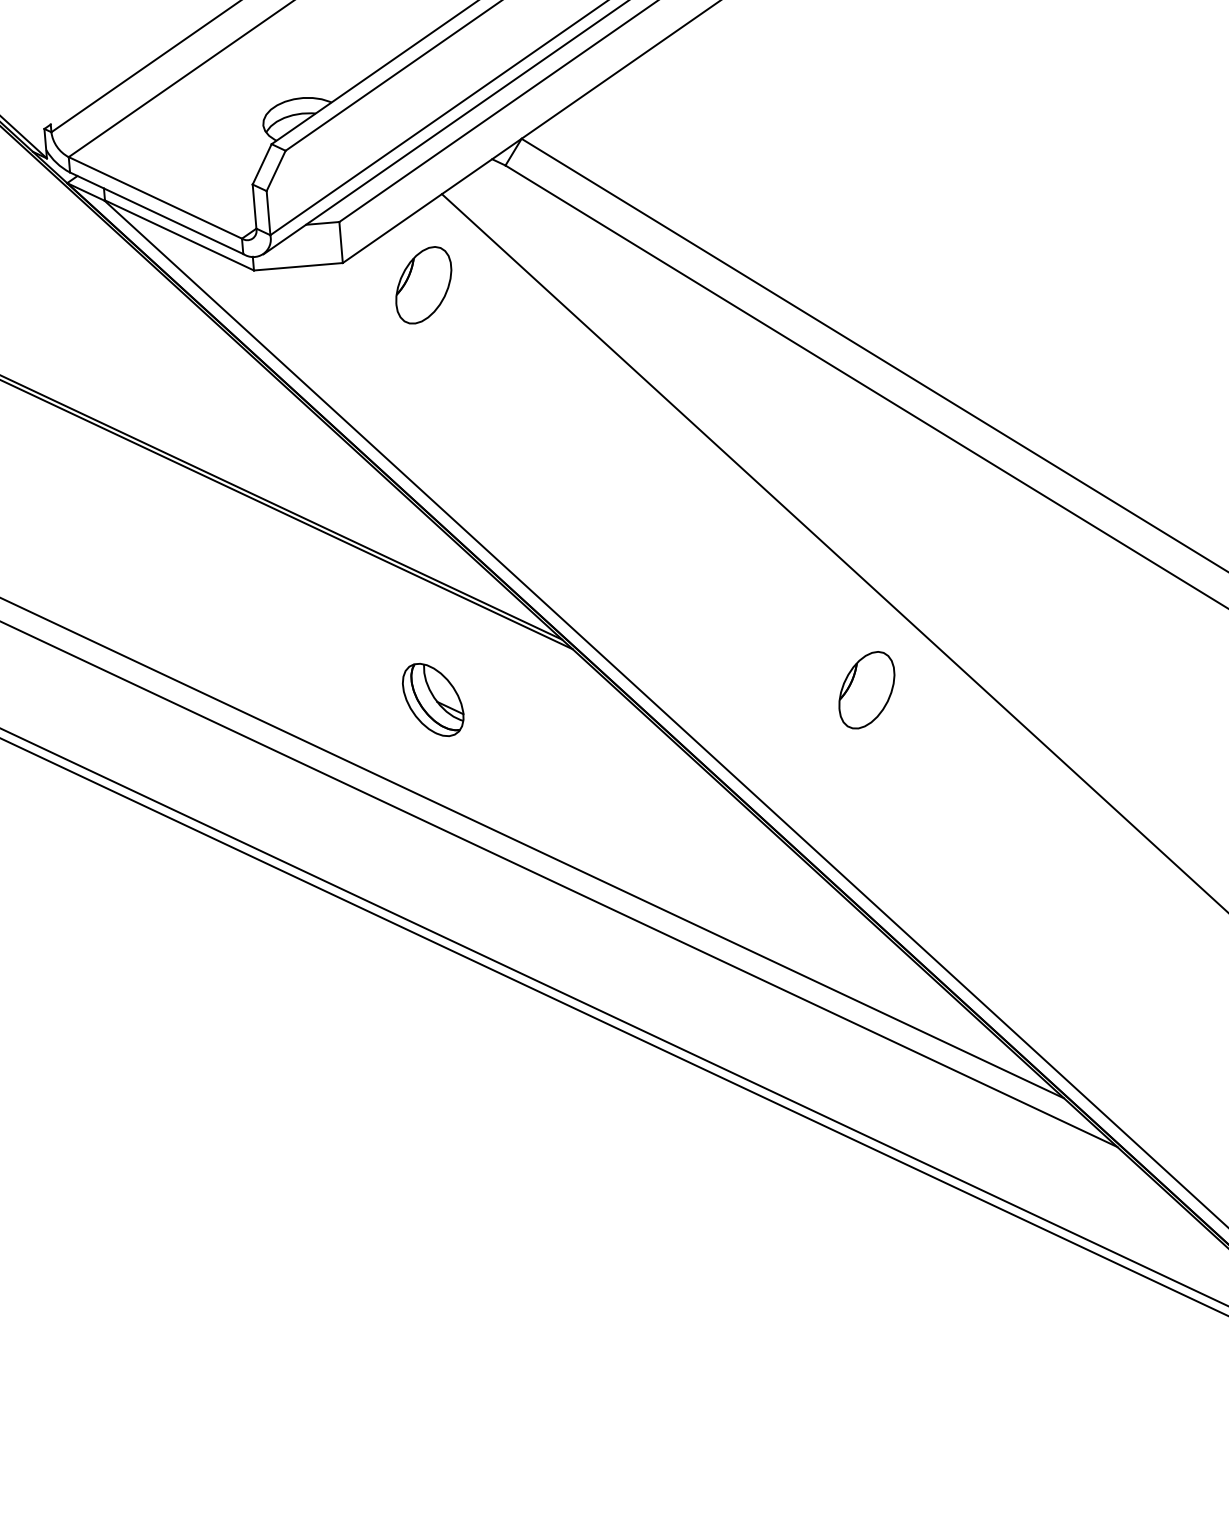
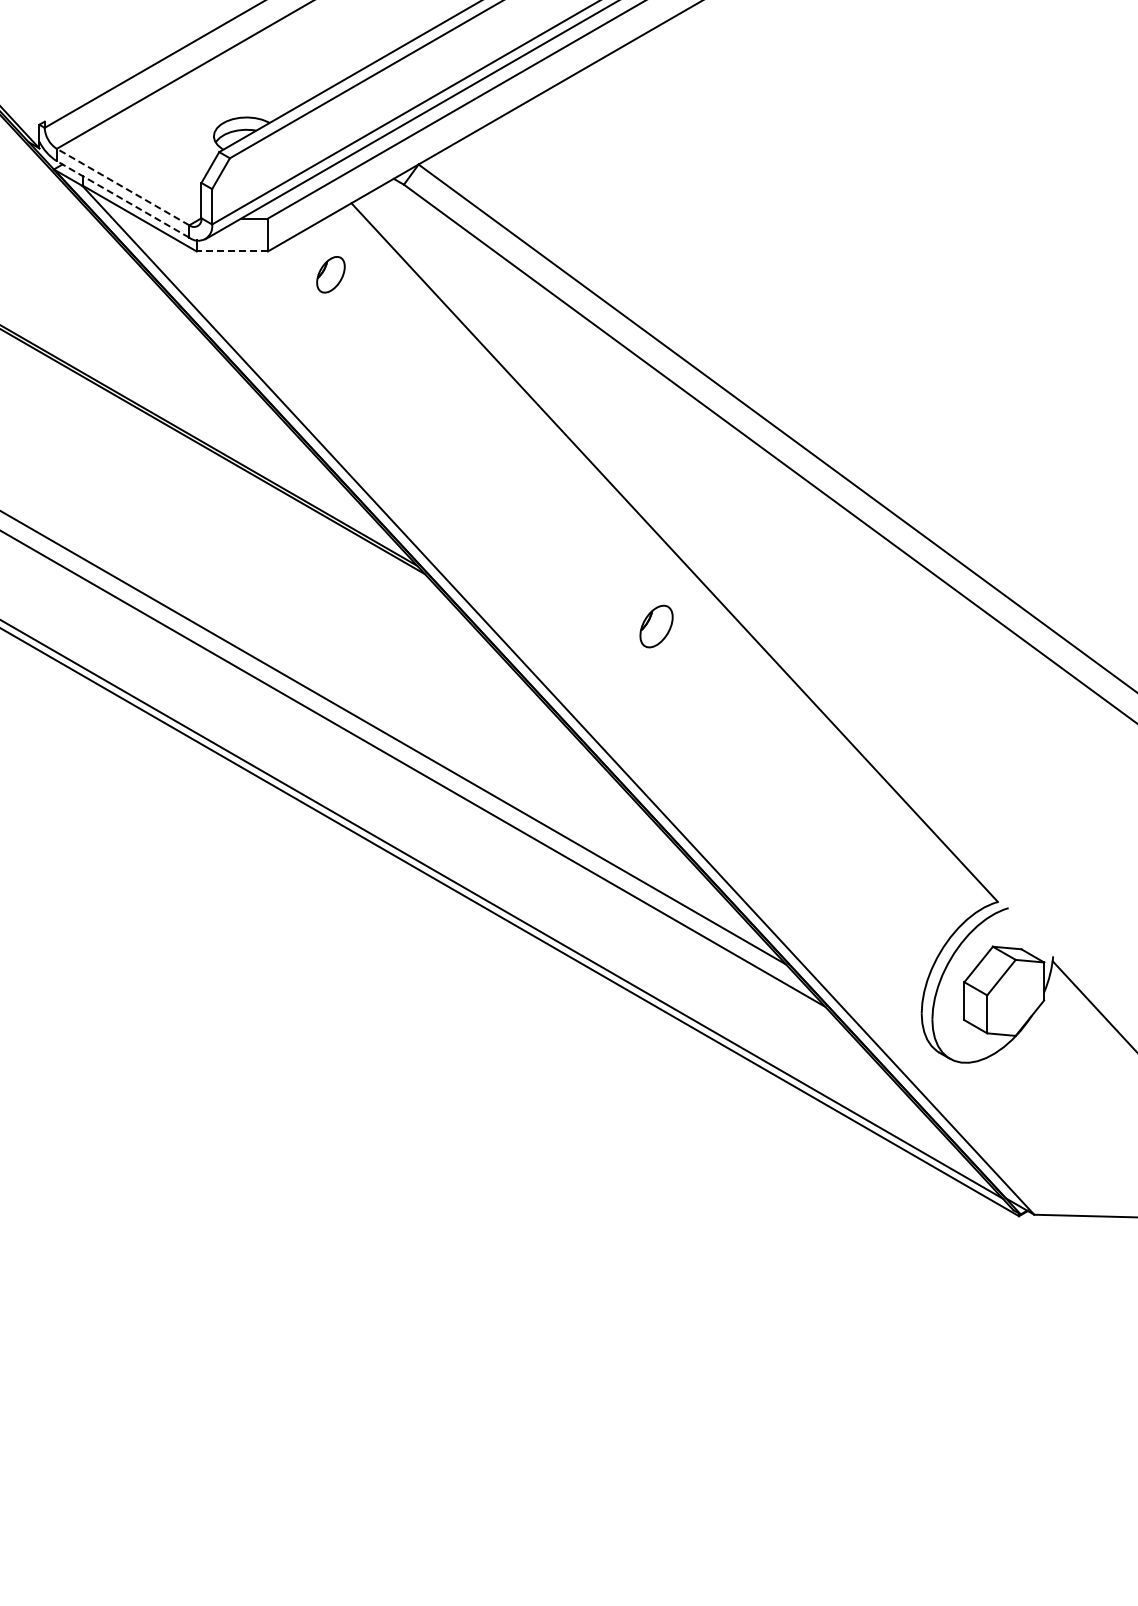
line: (154, 197) -> (122, 186), solid -> dashed
line: (155, 213) -> (122, 199), solid -> dashed
line: (298, 266) -> (232, 251), solid -> dashed
part: (423, 285) -> (330, 274), size x0.6
part: (866, 690) -> (656, 626), size x0.7
part: (432, 700) -> (310, 605), removed

